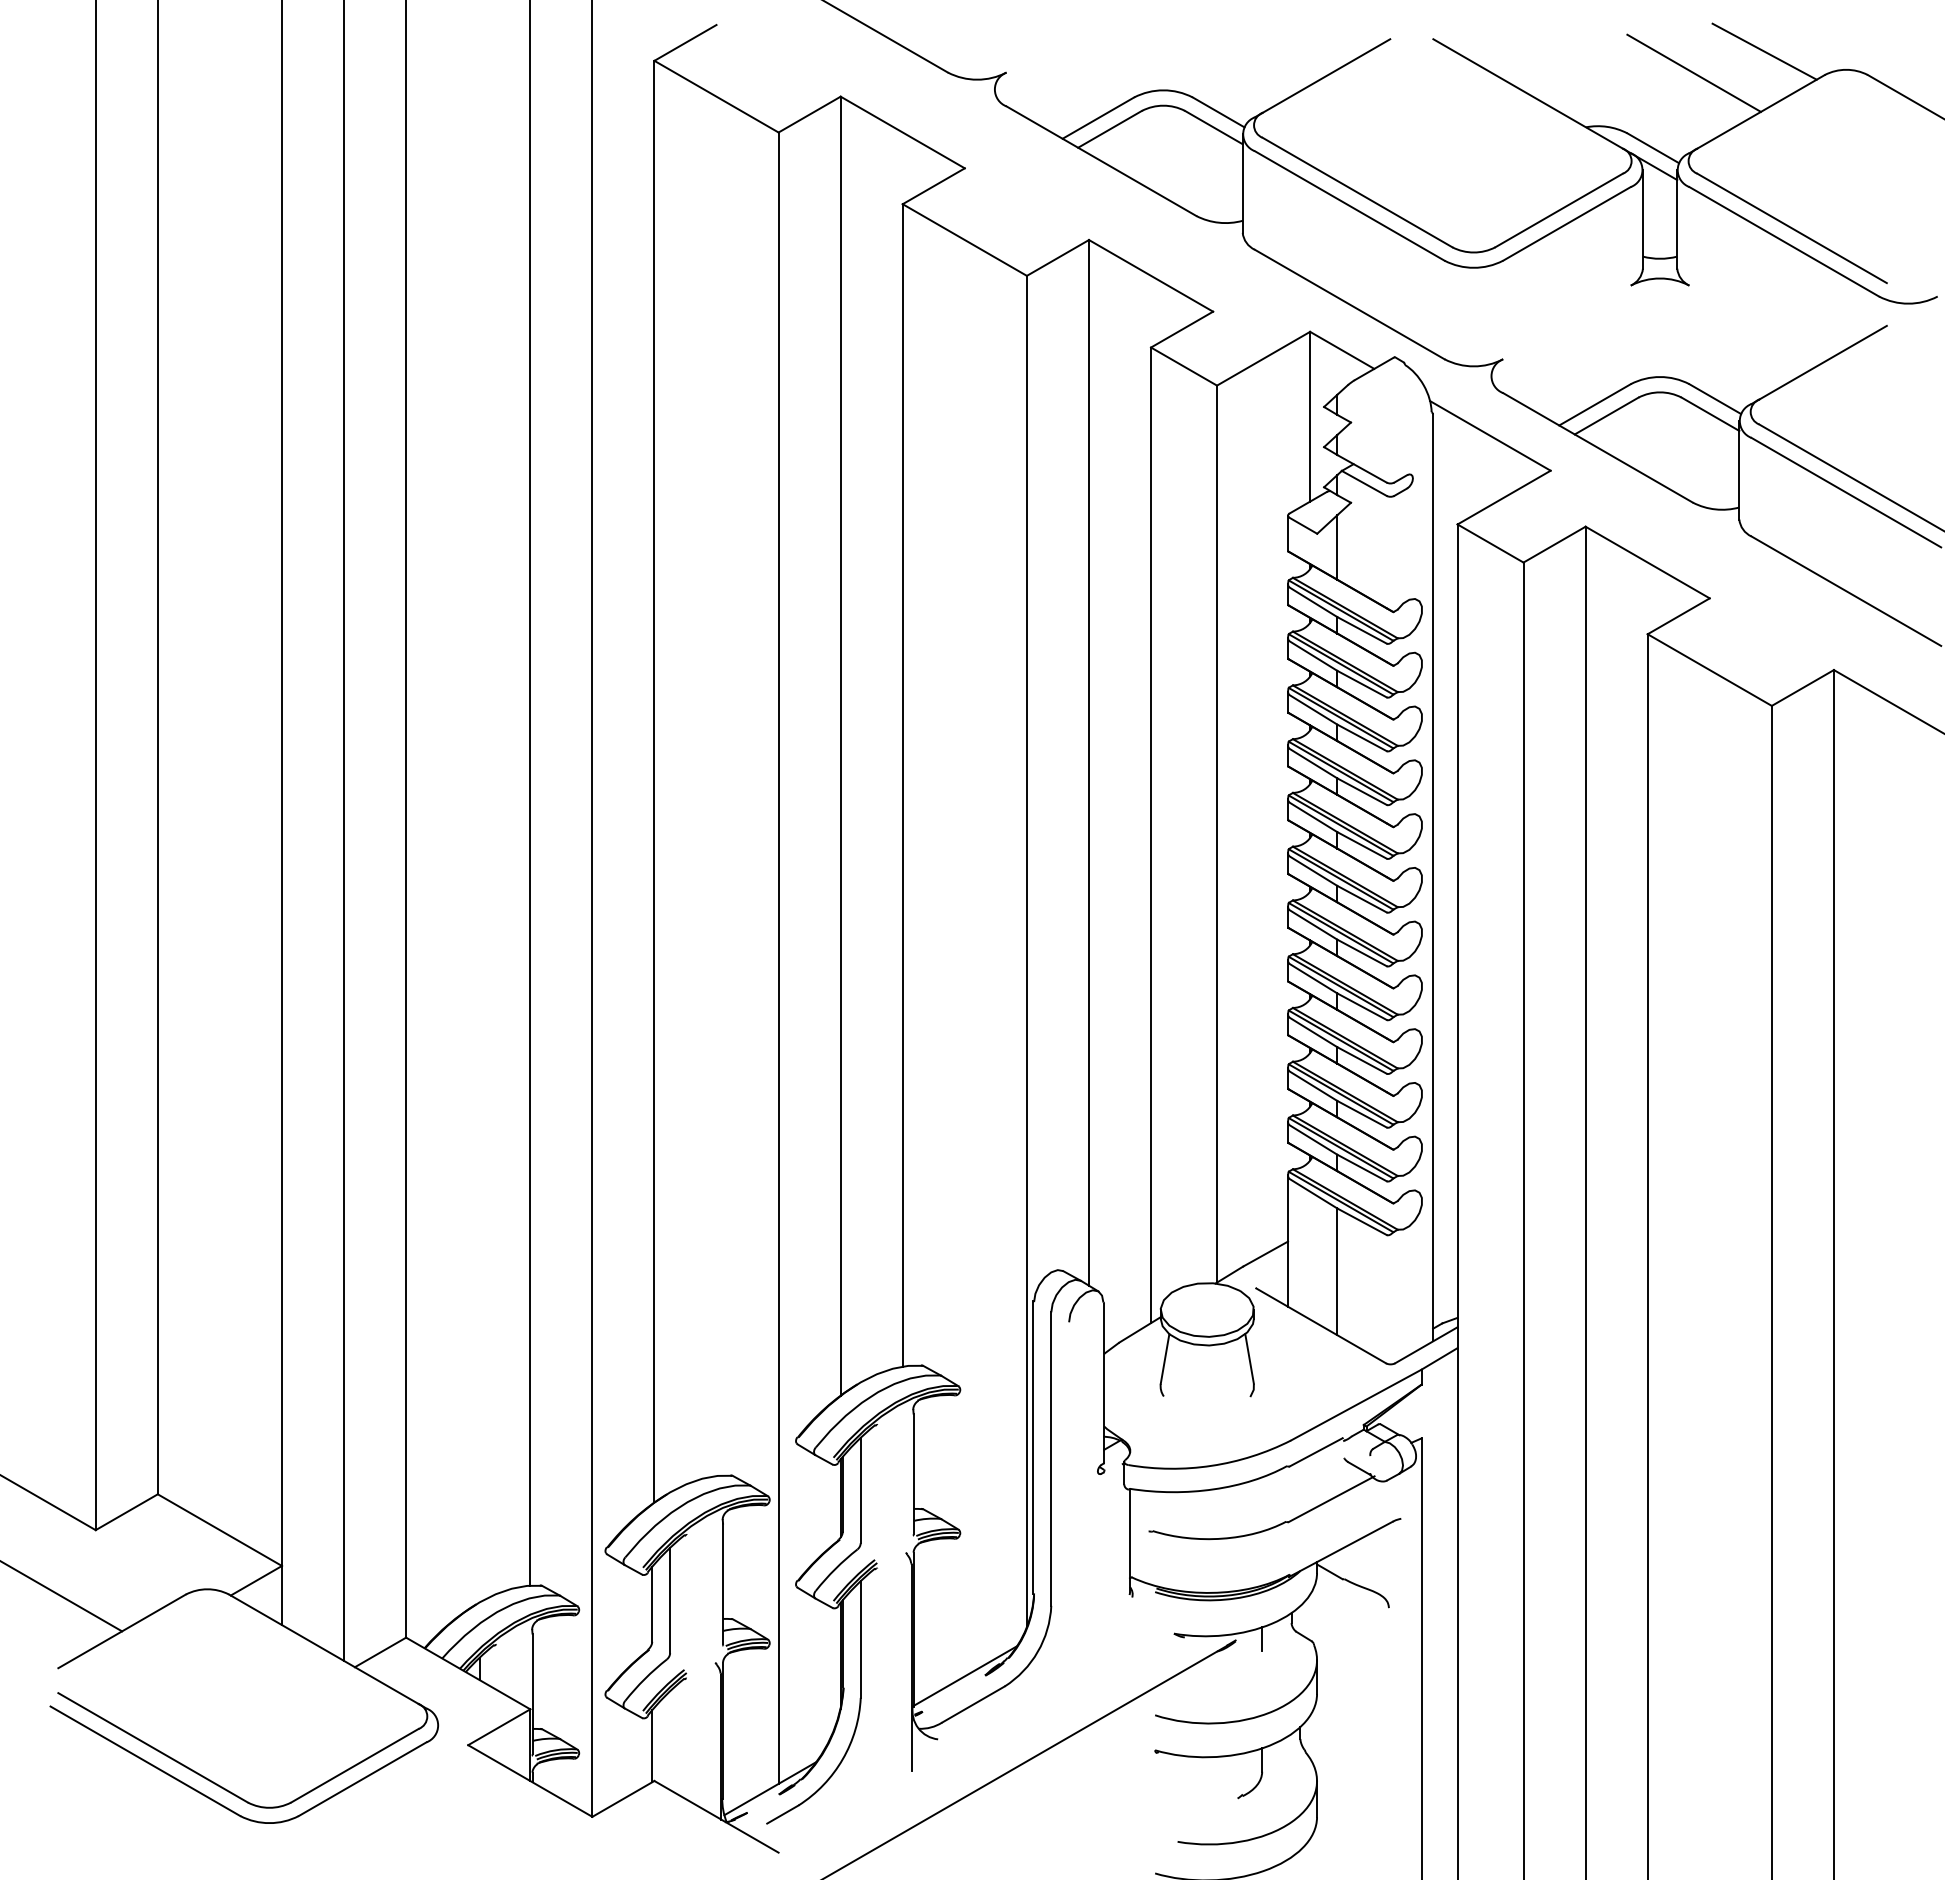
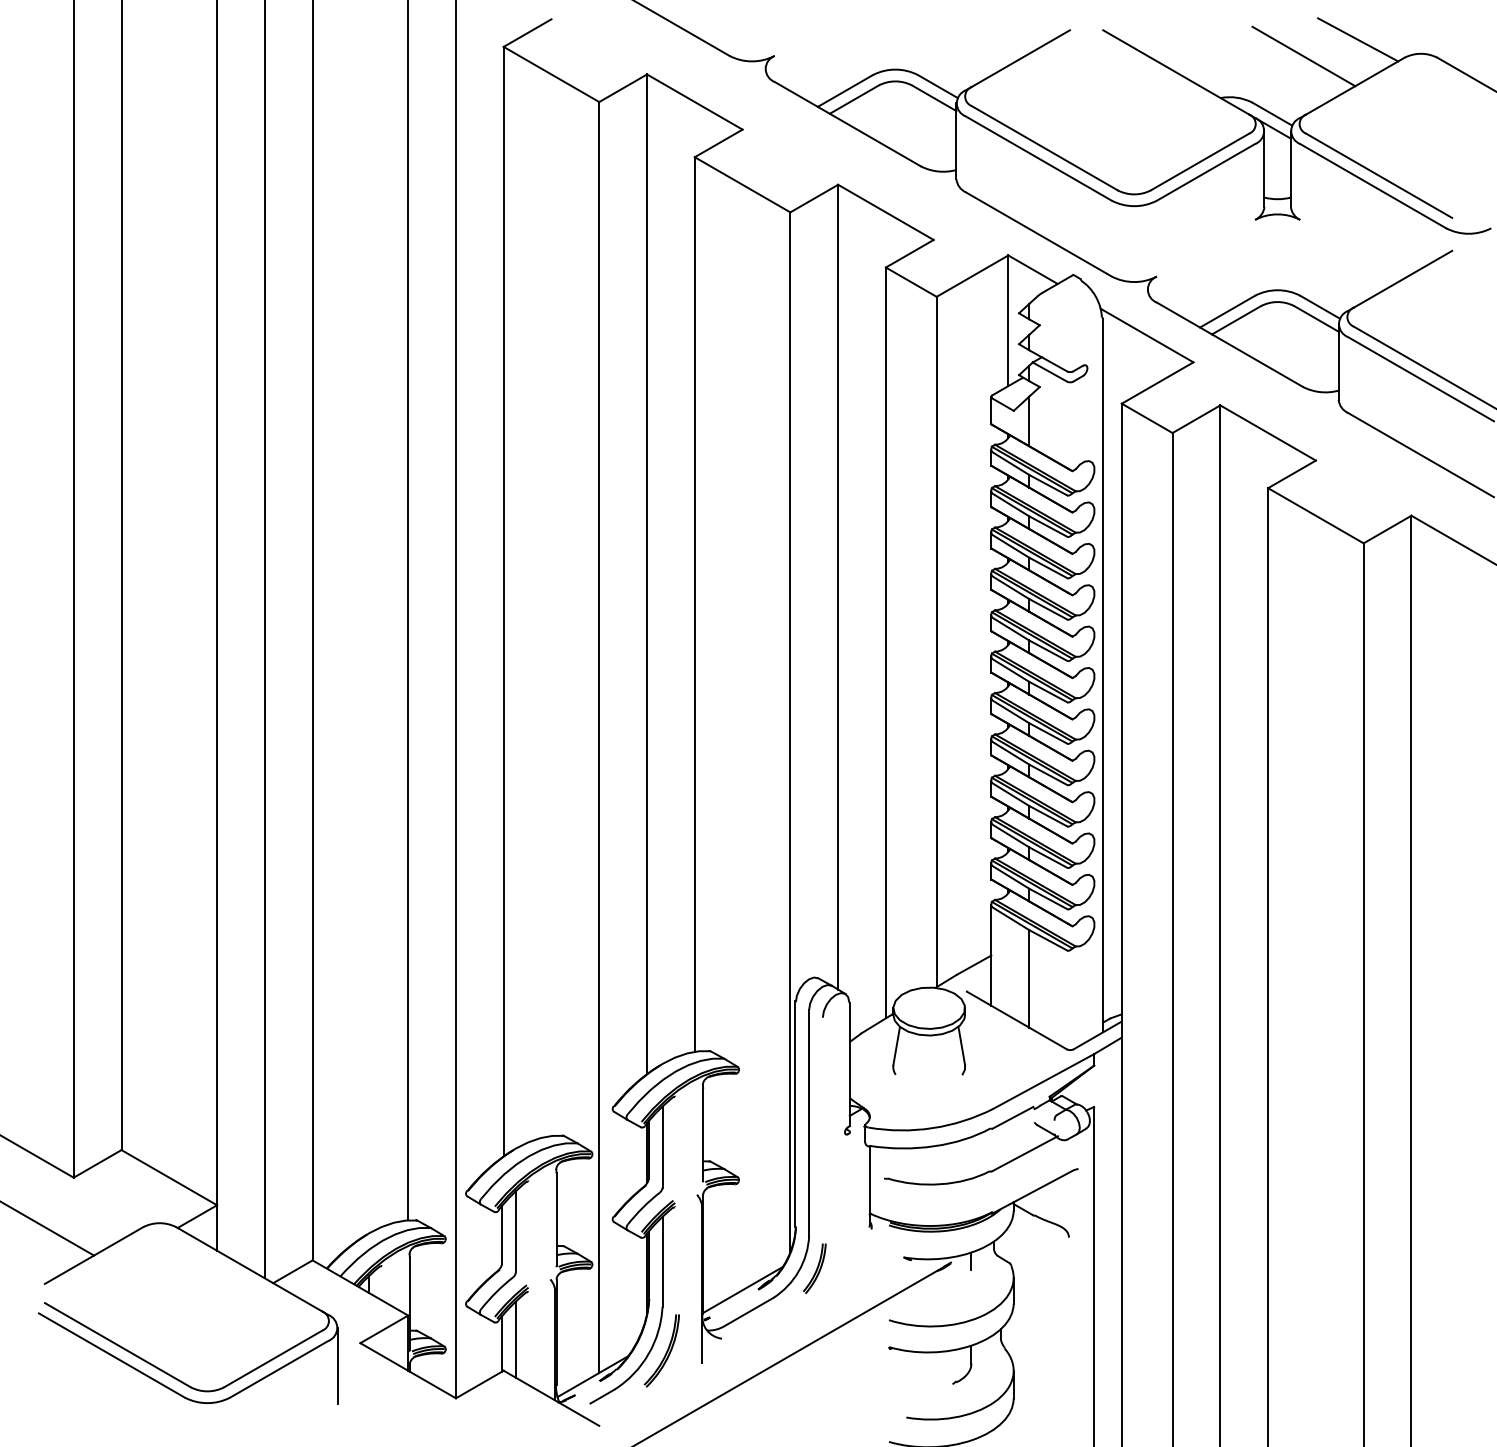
part: (1058, 1648) -> (814, 1268), added
line: (670, 1740) -> (516, 1339), added
part: (865, 1756) -> (666, 1351), added
line: (438, 1774) -> (337, 1365), added

